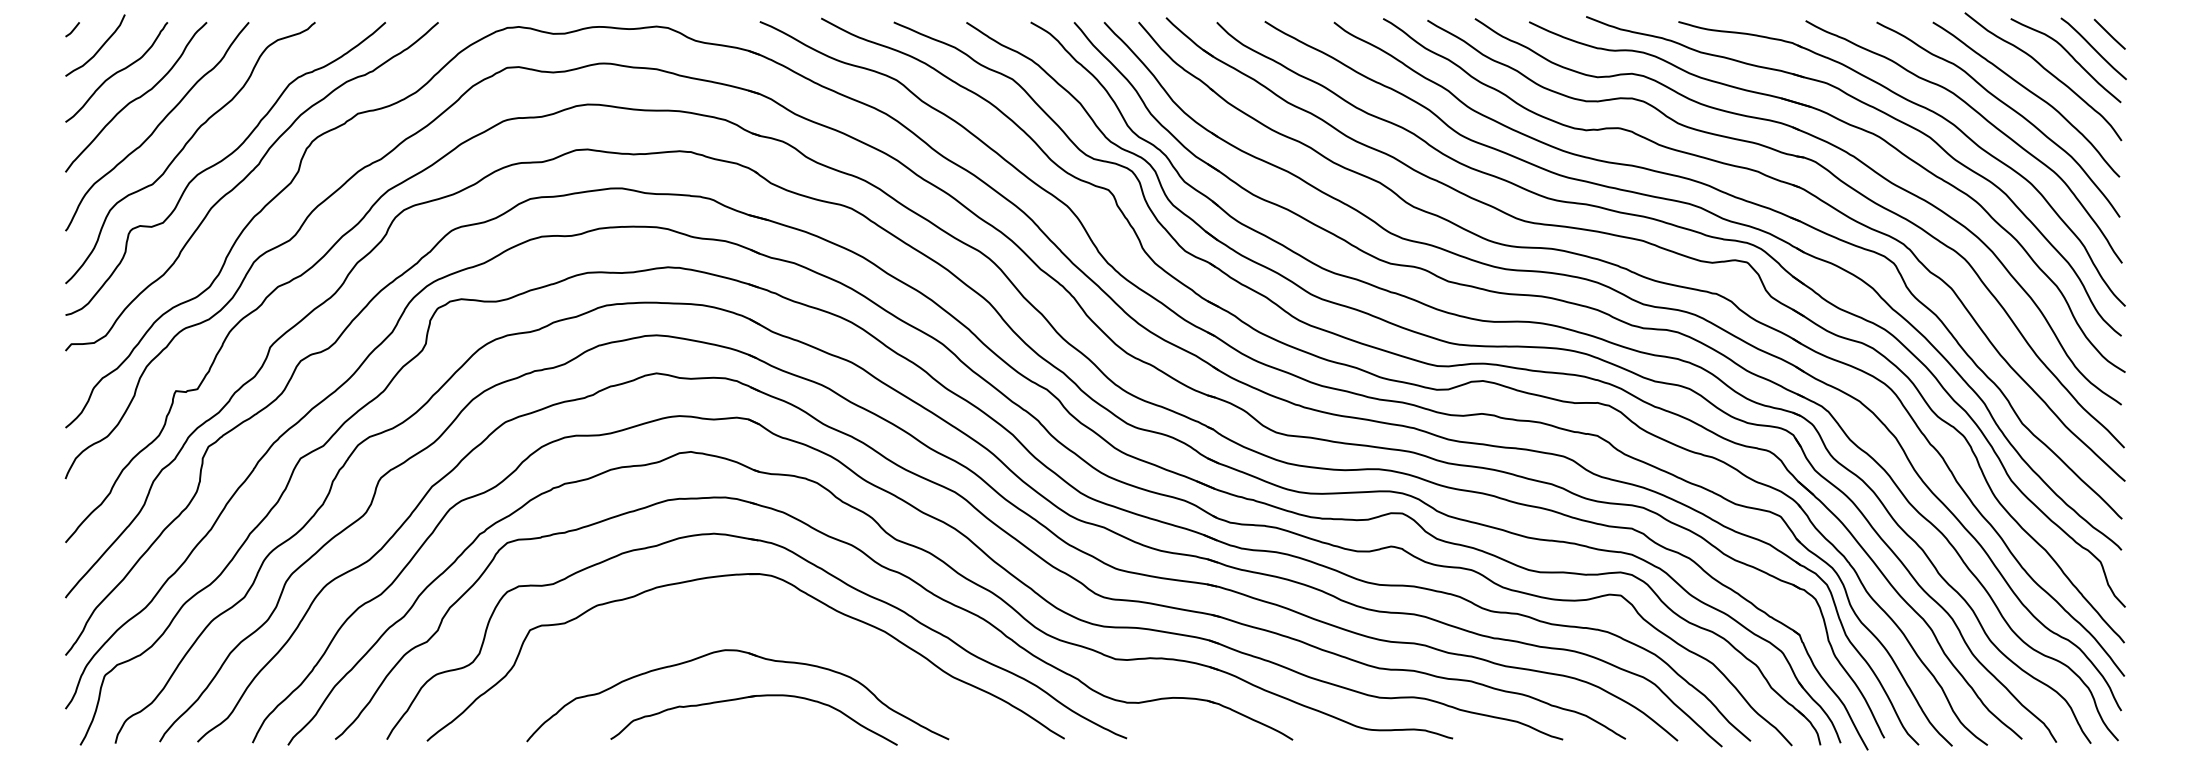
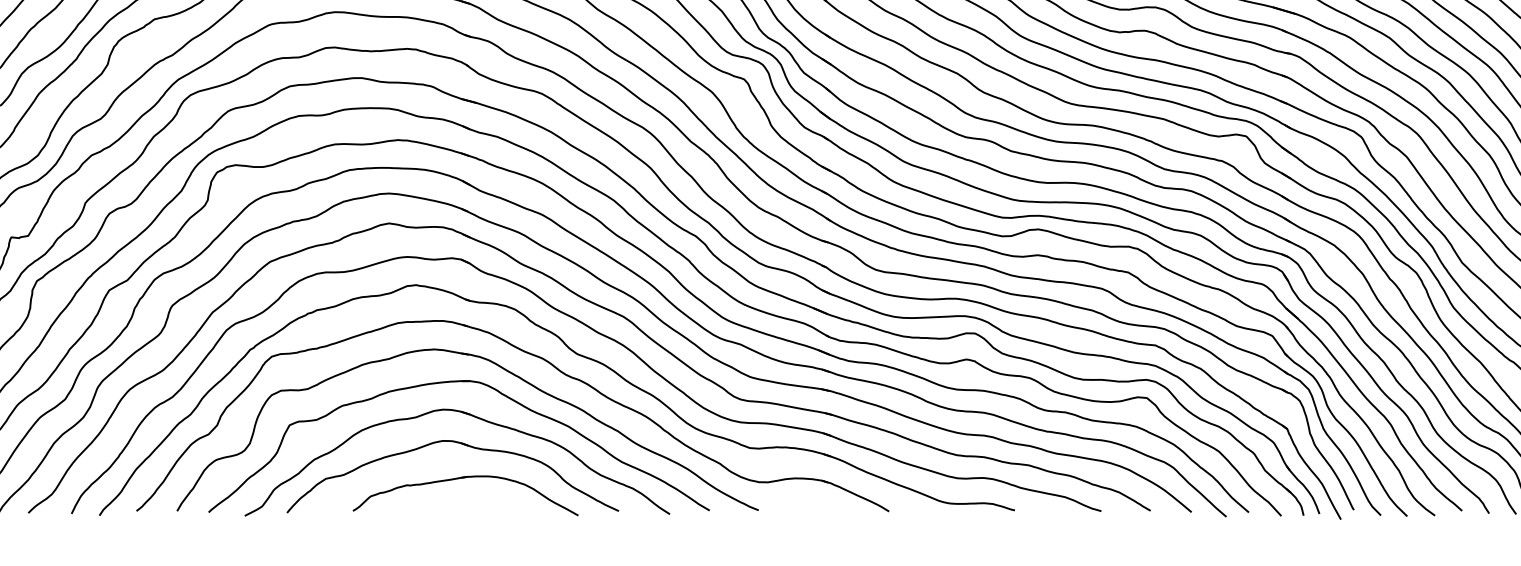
part: (765, 620) -> (474, 417), added

